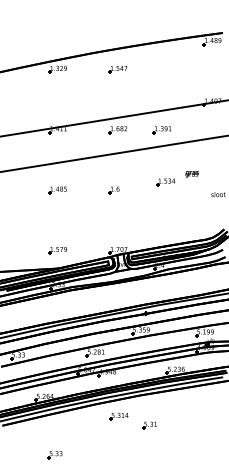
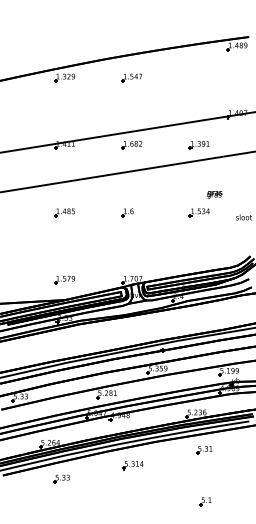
part: (161, 130) -> (198, 145), moved
part: (165, 182) -> (198, 212), moved
part: (149, 425) -> (204, 450), moved
part: (183, 449) -> (205, 501), added
part: (54, 454) -> (61, 478), moved

